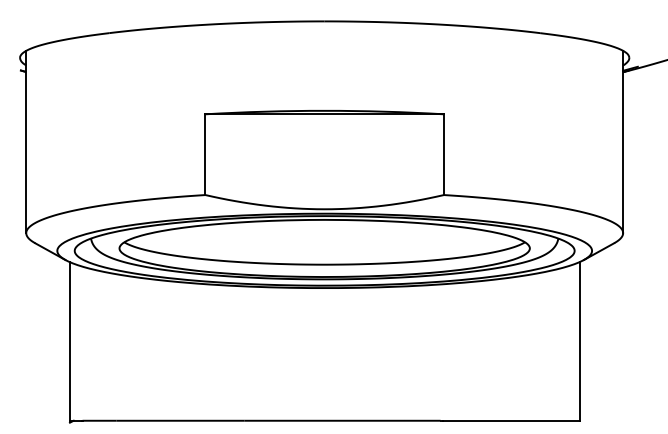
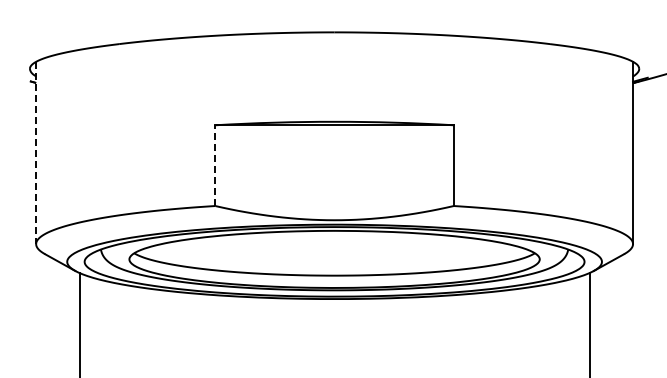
line: (26, 142) -> (36, 153), solid -> dashed
line: (205, 154) -> (215, 165), solid -> dashed

